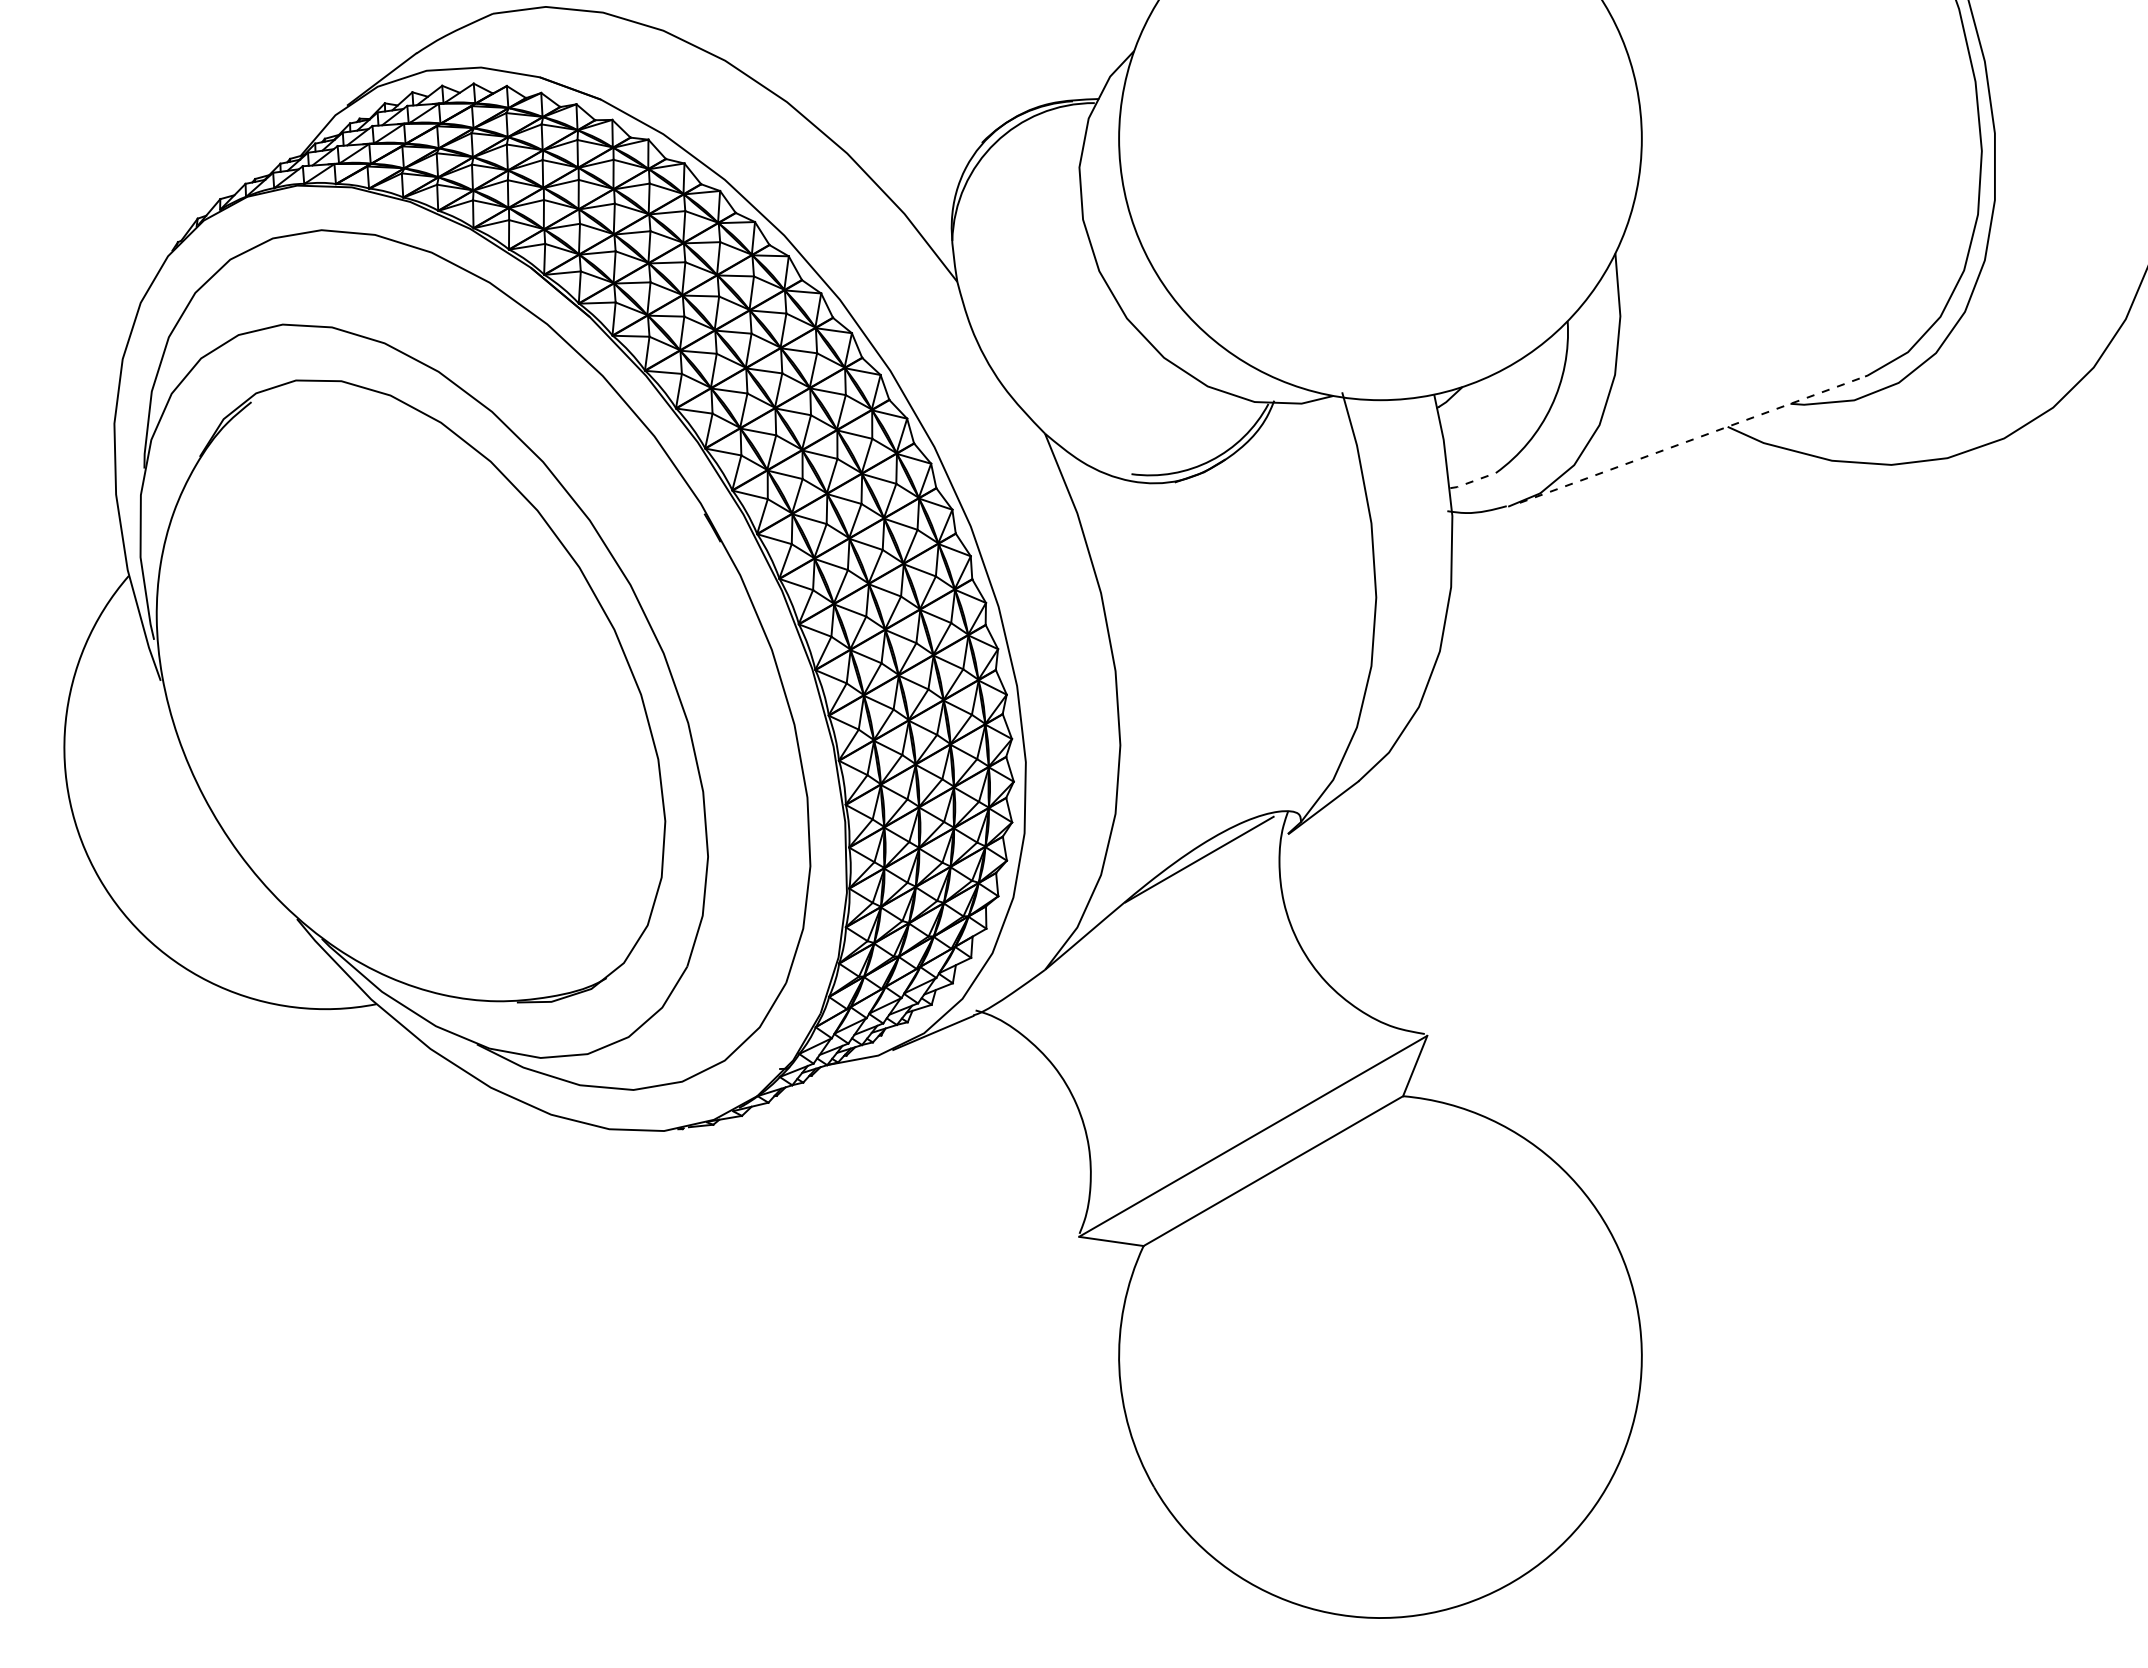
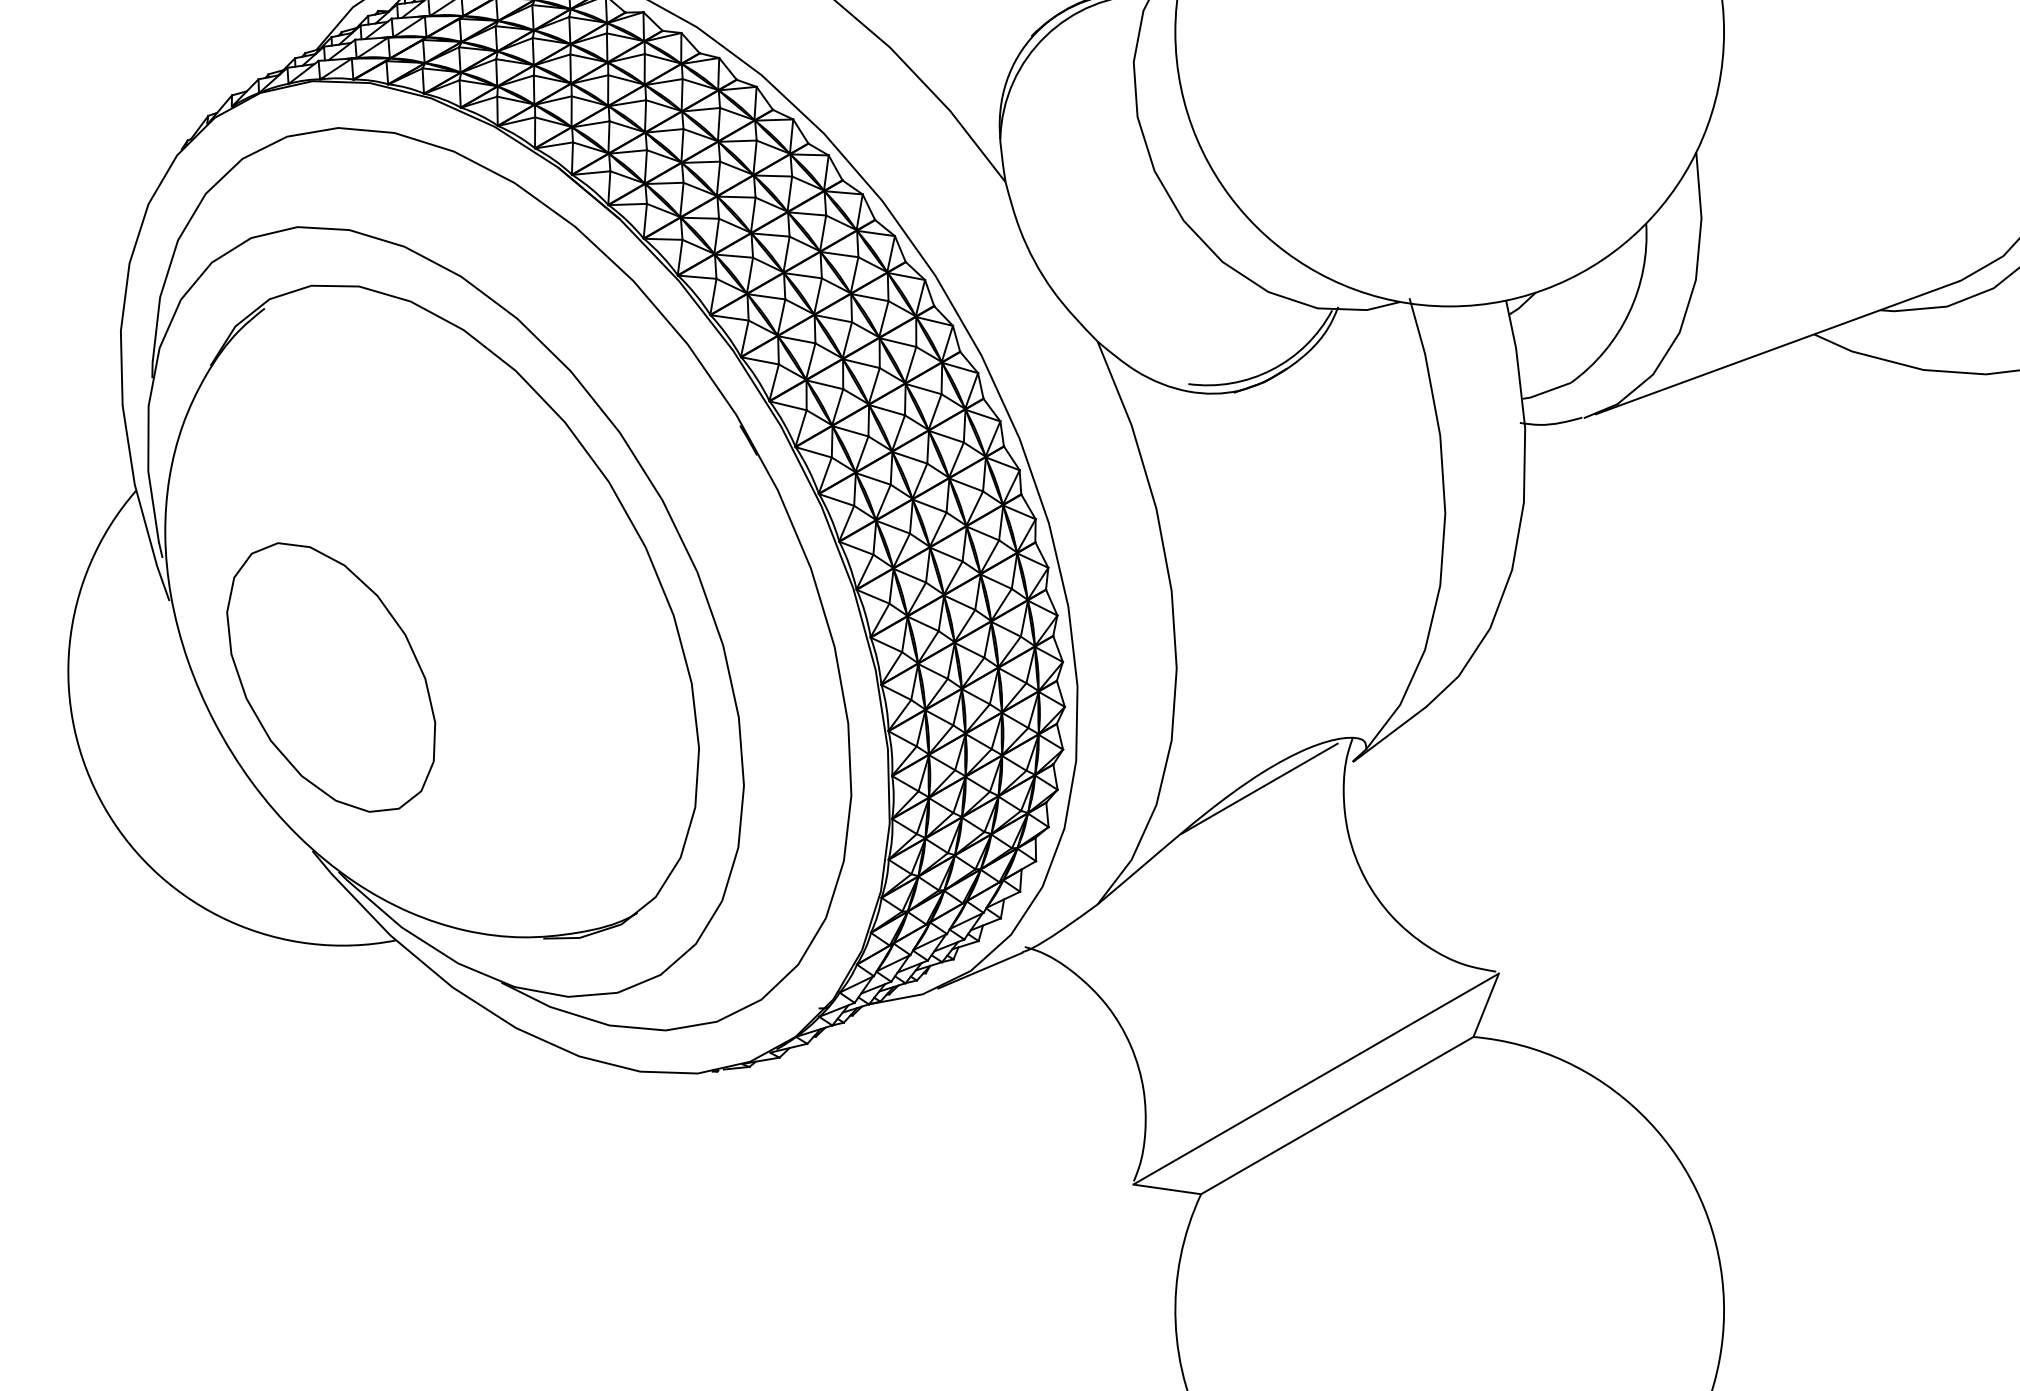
line: (1692, 439) -> (1777, 347), dashed -> solid
line: (1472, 481) -> (1546, 391), dashed -> solid
part: (314, 753) -> (330, 677), added

